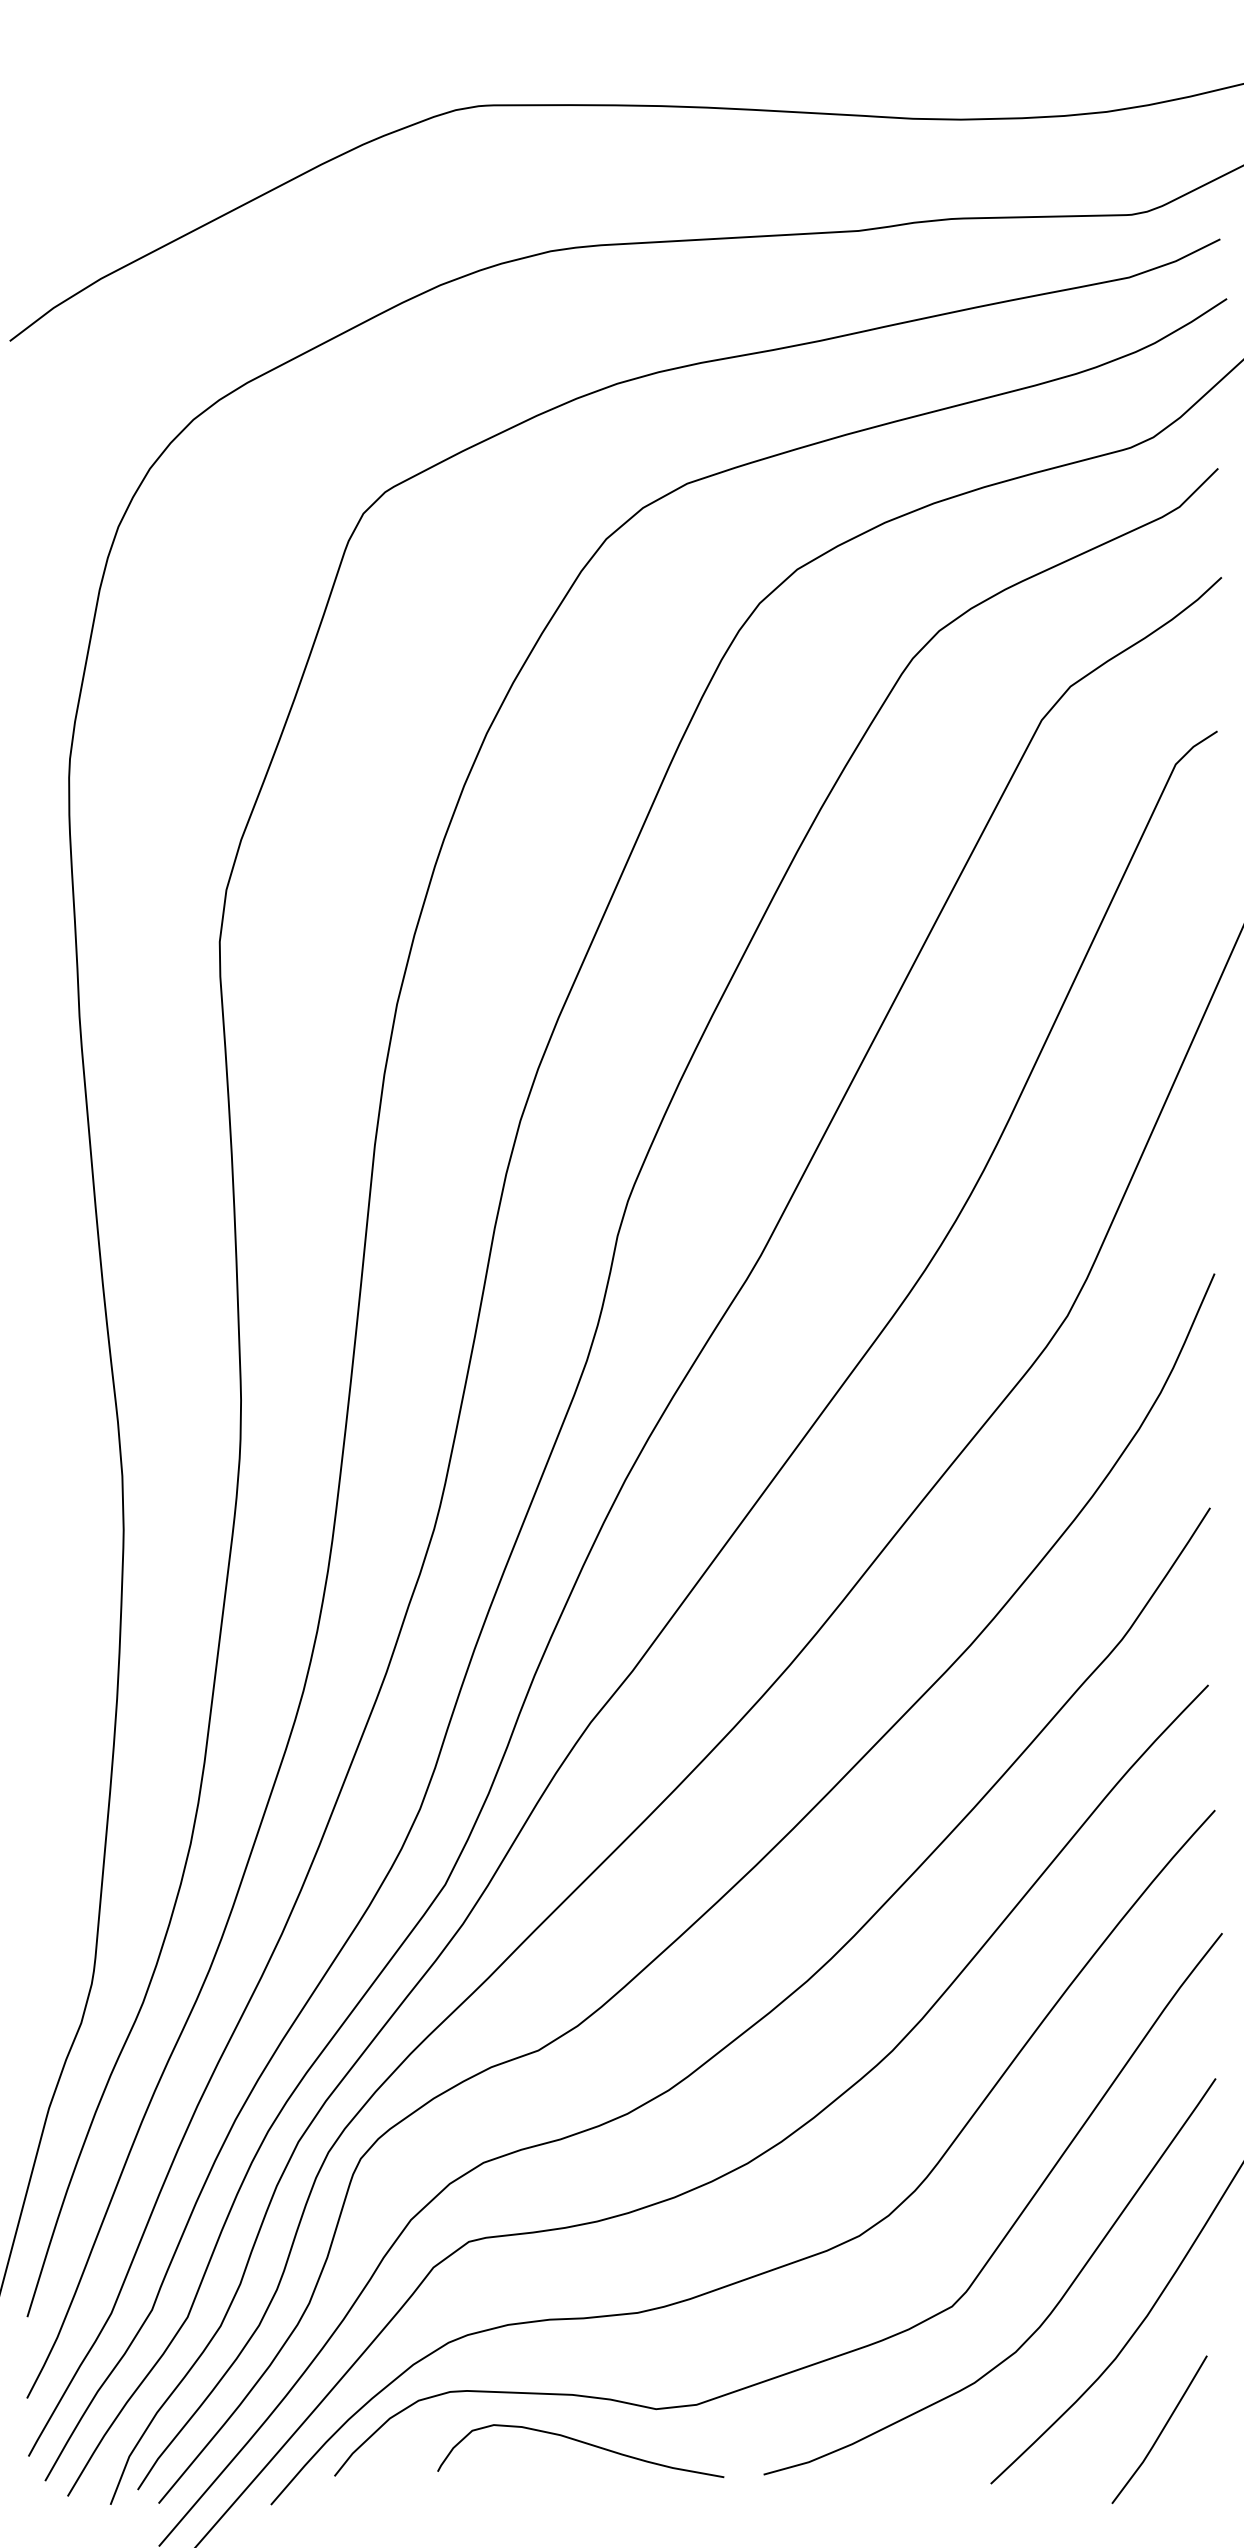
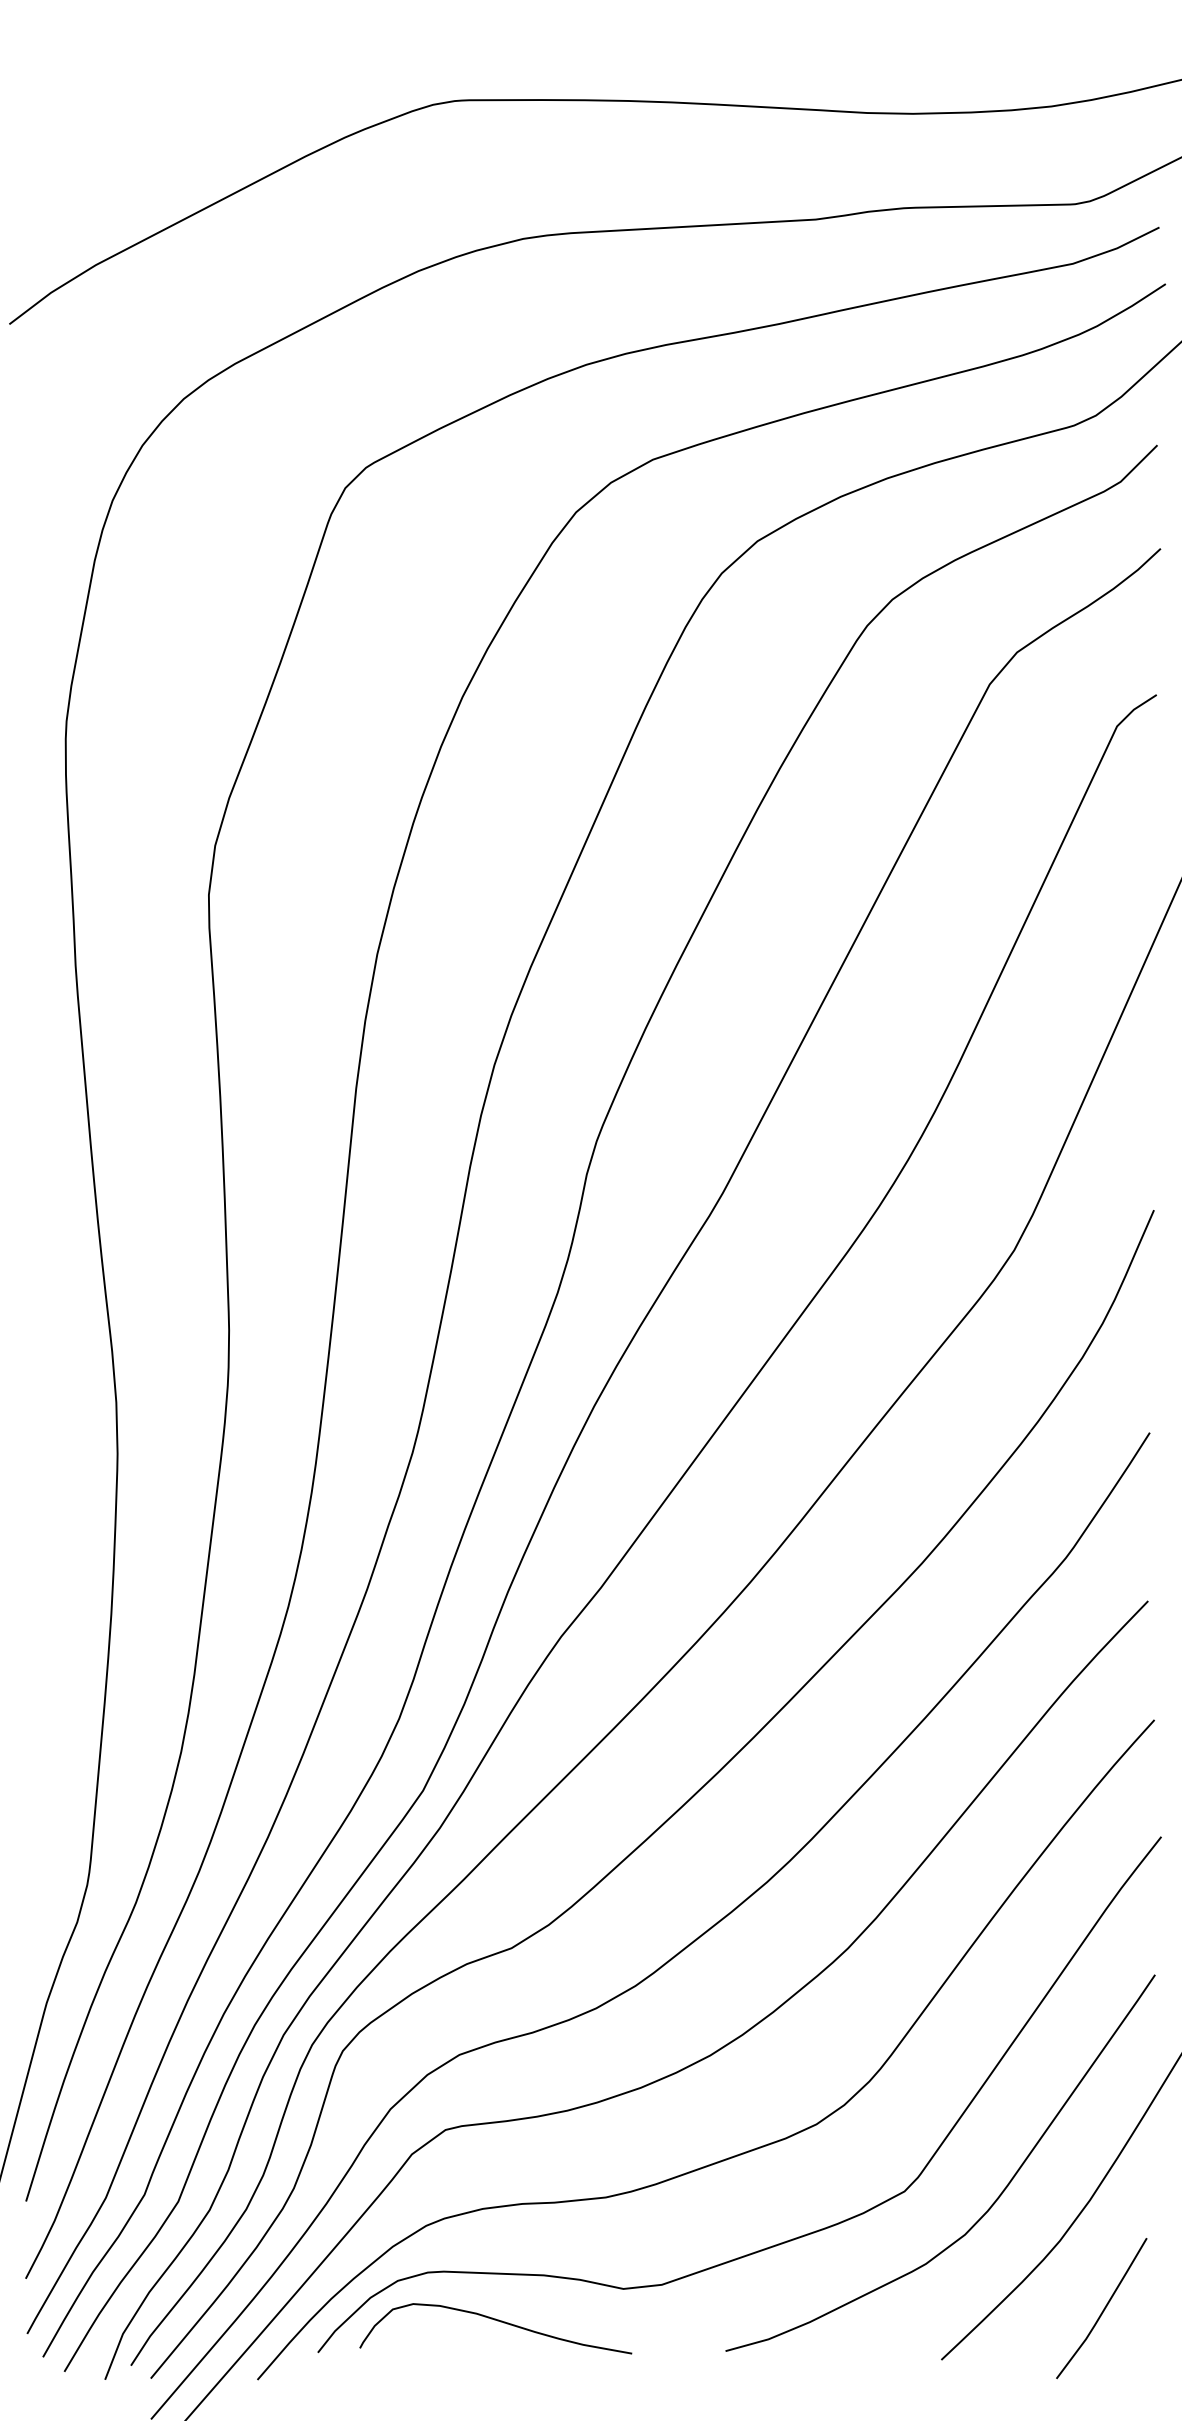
curve: (582, 2443) -> (497, 2321), moved

